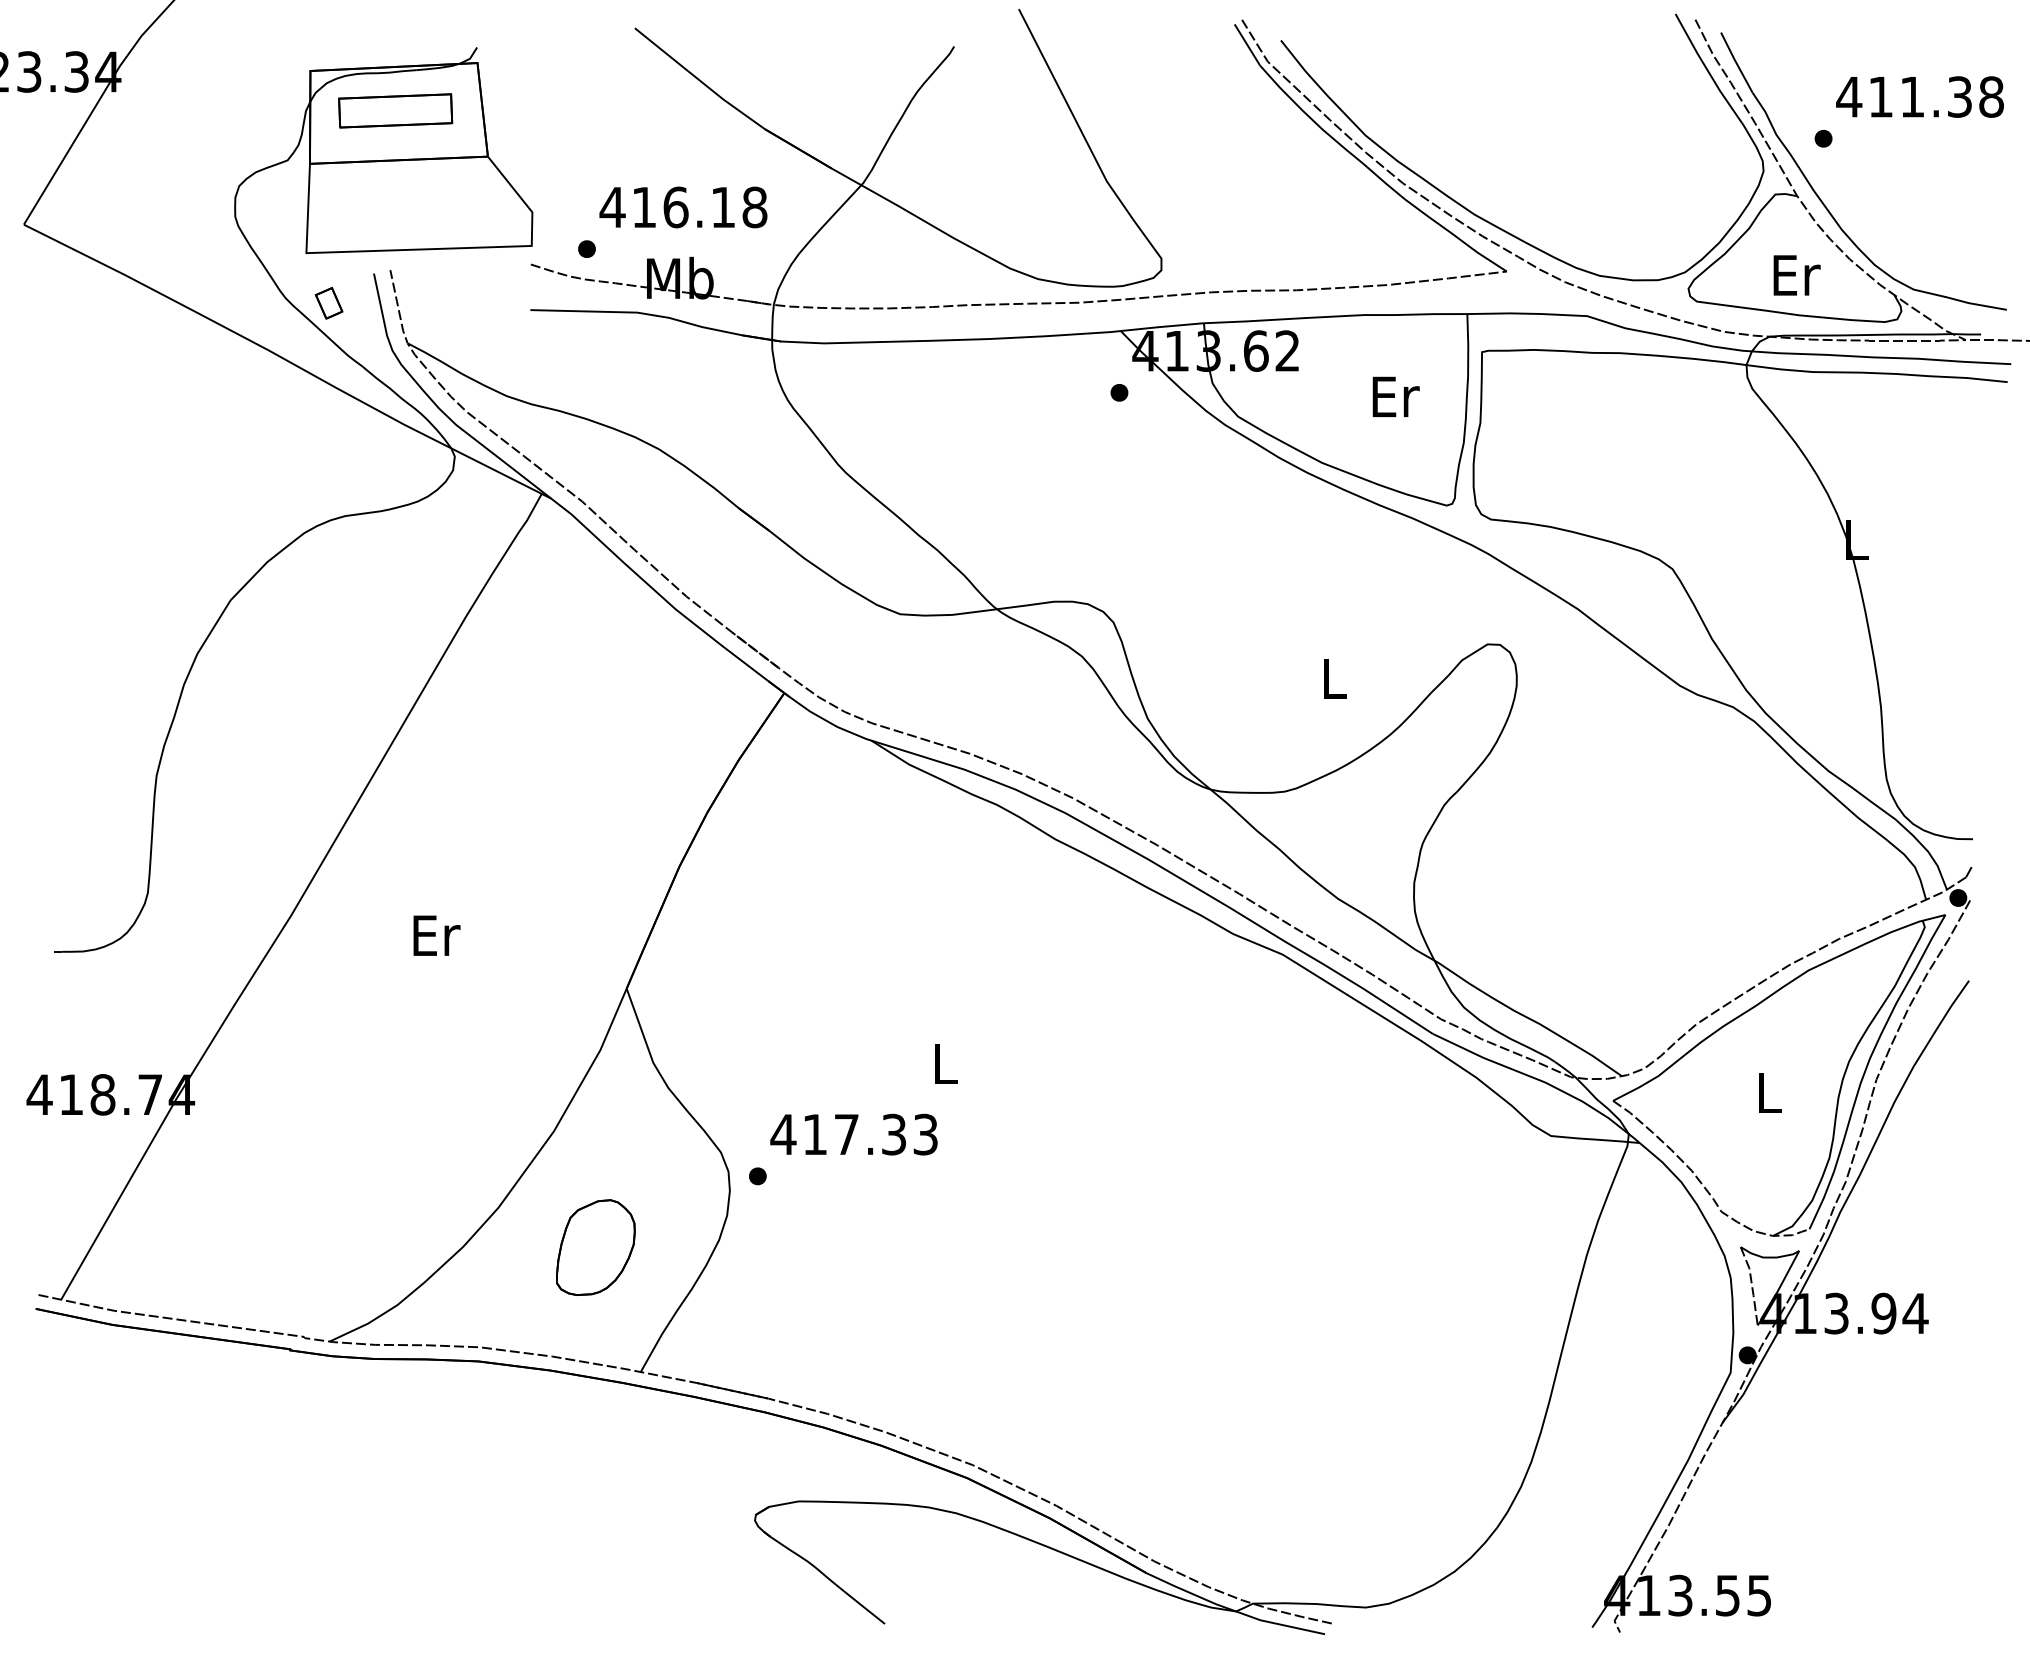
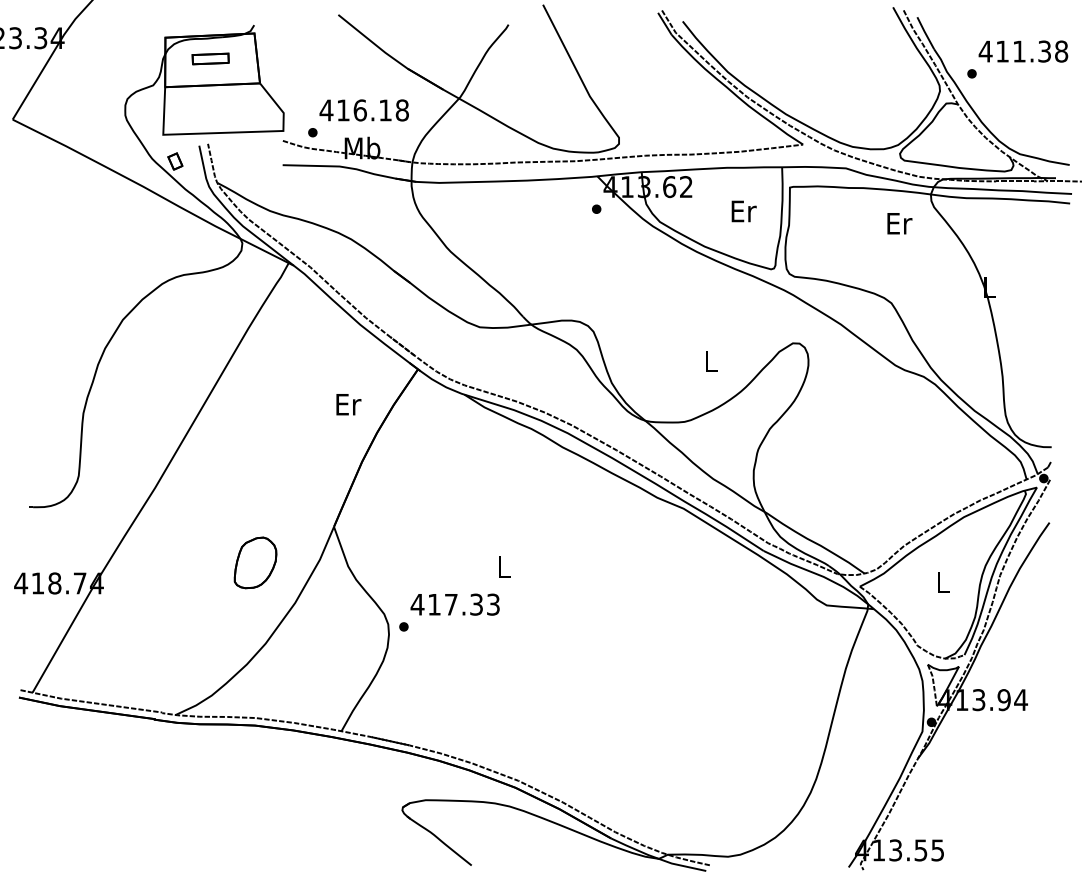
part: (394, 109) -> (210, 58), size x0.6
text: (1796, 275) -> (899, 223), moved
text: (436, 935) -> (348, 404), moved
part: (595, 1246) -> (255, 562), moved

